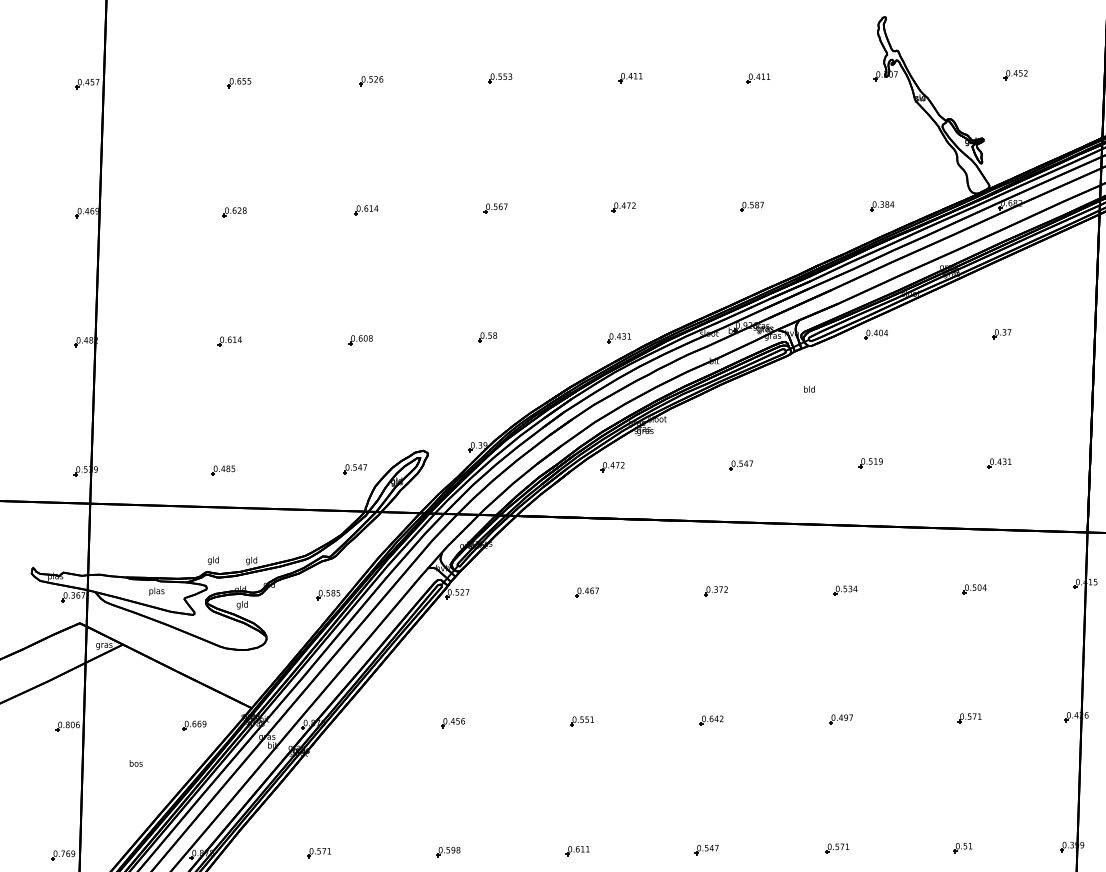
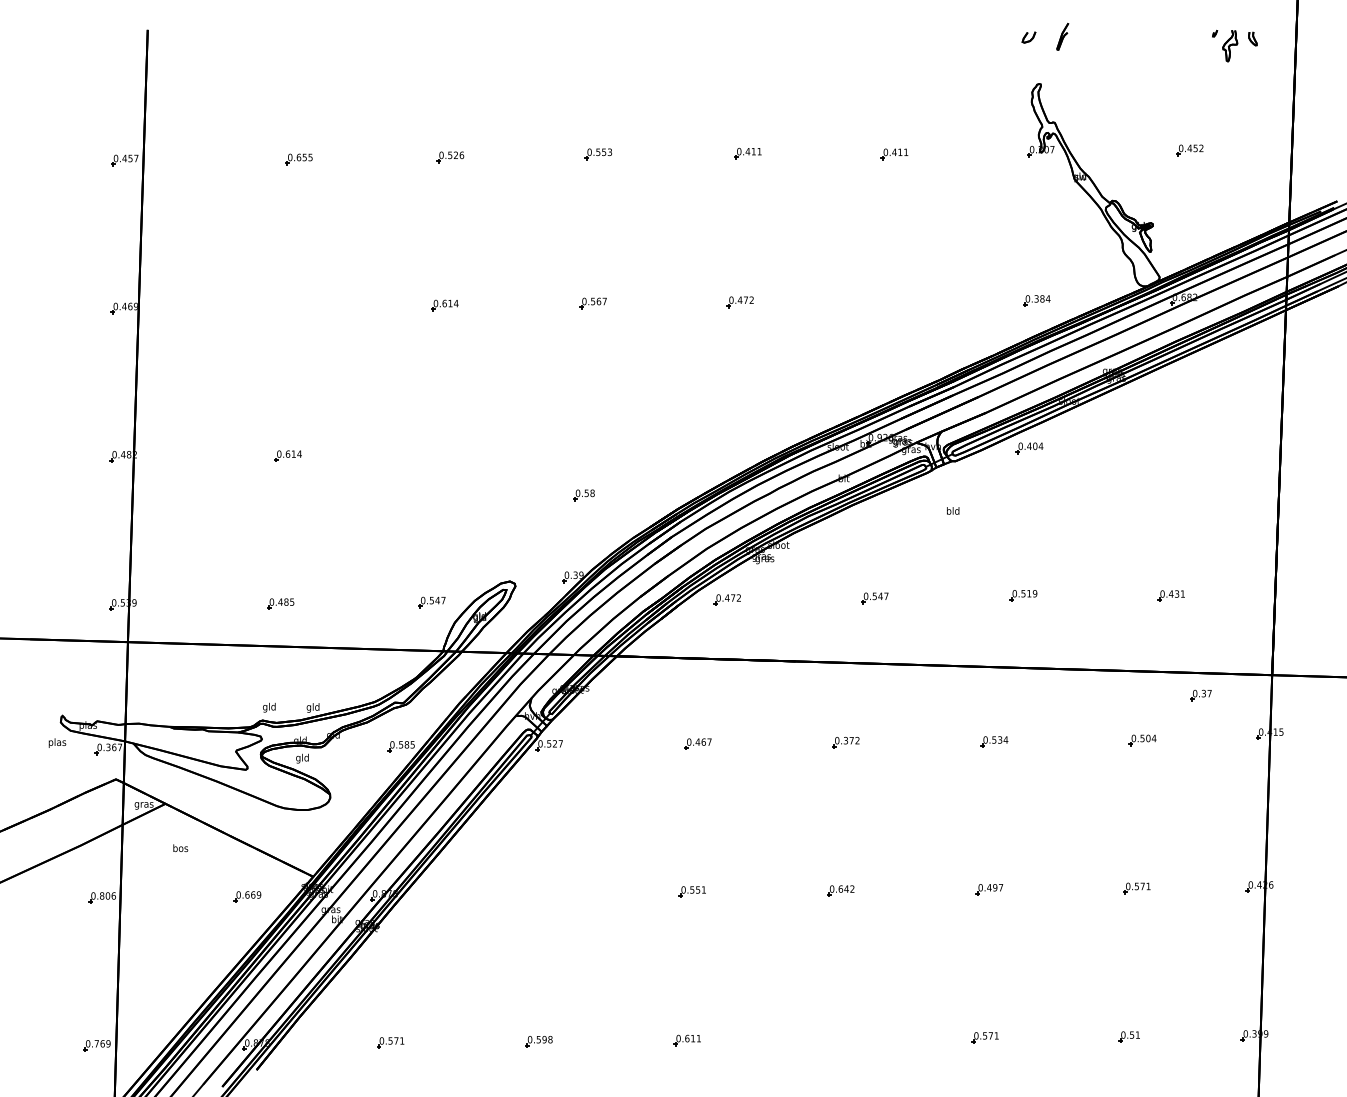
part: (751, 206) -> (886, 301), removed
part: (234, 211) -> (293, 307), removed
part: (1001, 334) -> (1200, 695), moved
part: (487, 337) -> (583, 495), moved
part: (618, 338) -> (734, 452), removed
part: (360, 340) -> (438, 454), removed
text: (156, 591) -> (57, 742), moved
part: (452, 722) -> (543, 893), removed
text: (136, 763) -> (180, 848), moved
part: (706, 850) -> (834, 1039), removed

